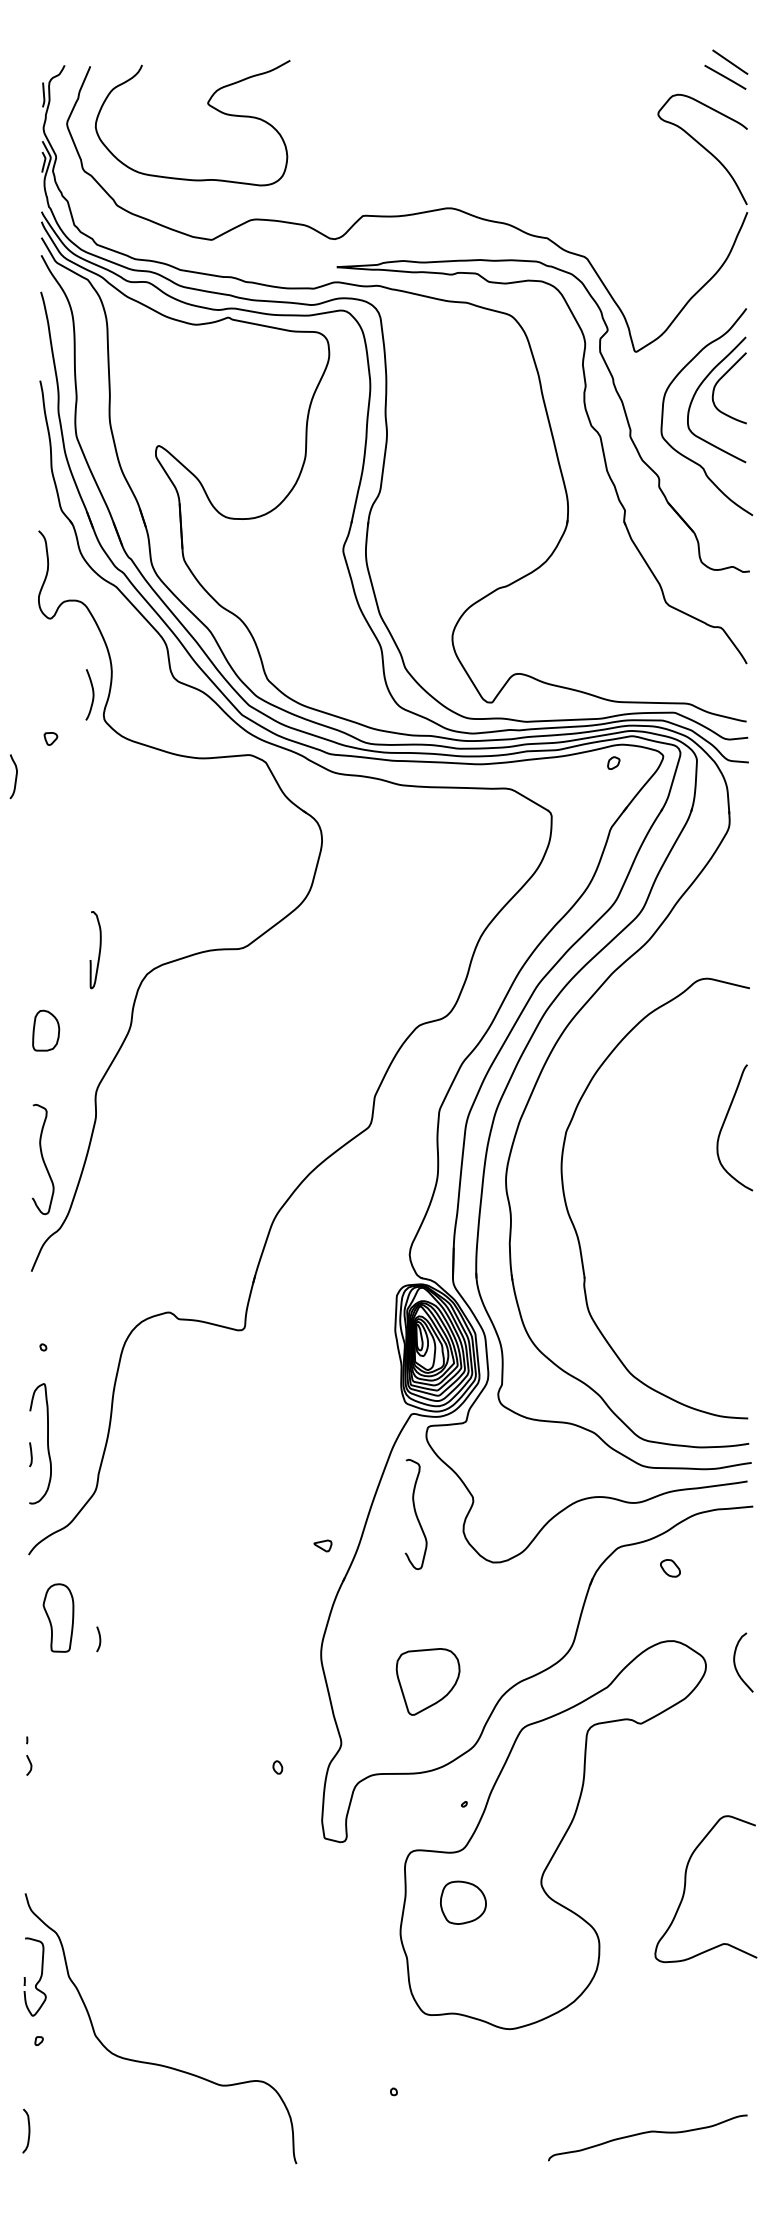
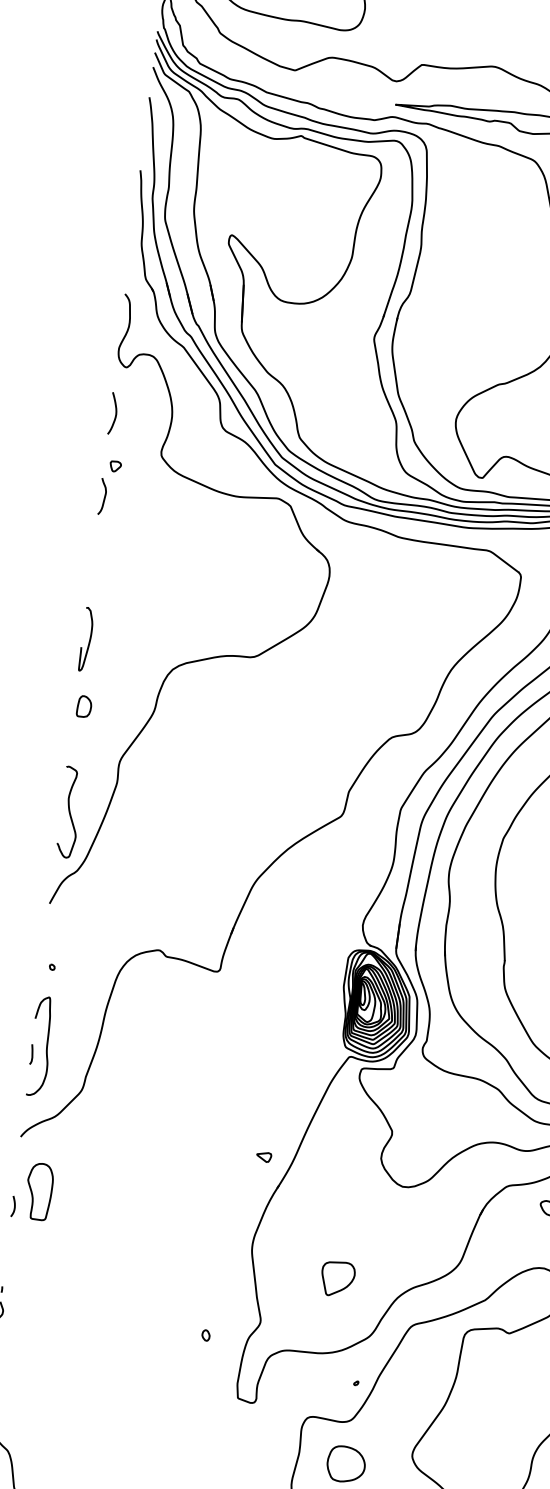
curve: (92, 694) -> (115, 413), moved
curve: (15, 776) -> (104, 496), moved
curve: (99, 950) -> (89, 640), moved
part: (46, 1030) -> (84, 706), size x0.62
curve: (415, 1514) -> (343, 1139), removed
curve: (99, 1639) -> (14, 1206), moved
part: (427, 1681) -> (337, 1278), size x0.62

